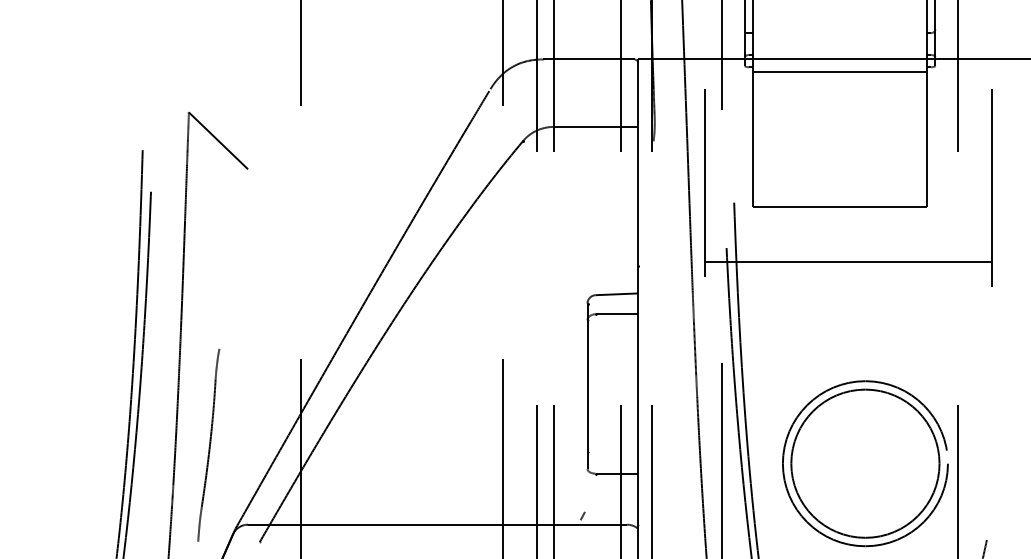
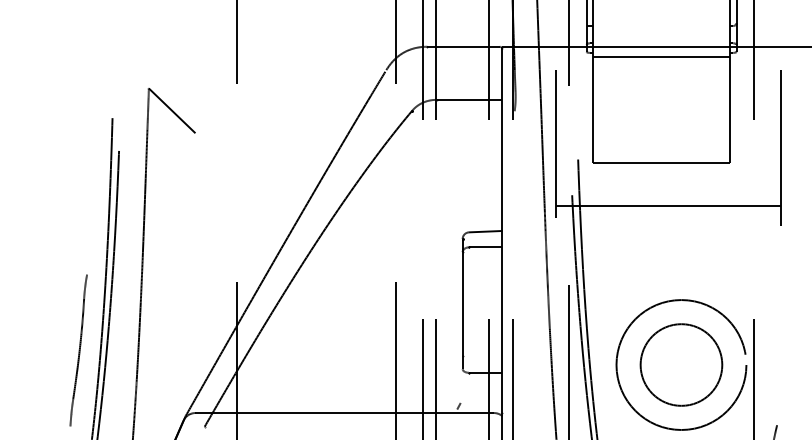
part: (208, 445) -> (78, 350), moved
circle: (865, 463) -> (681, 364), size x0.7

